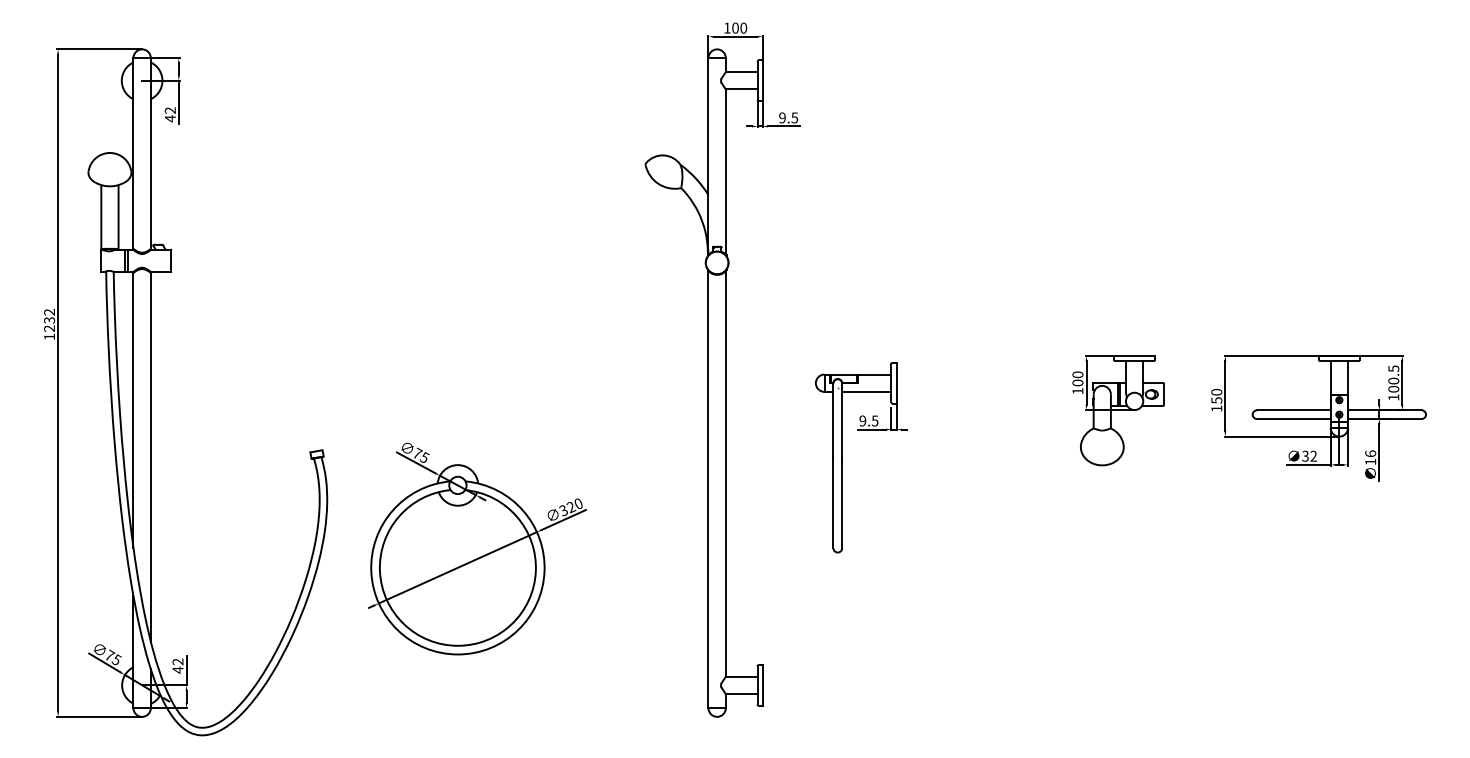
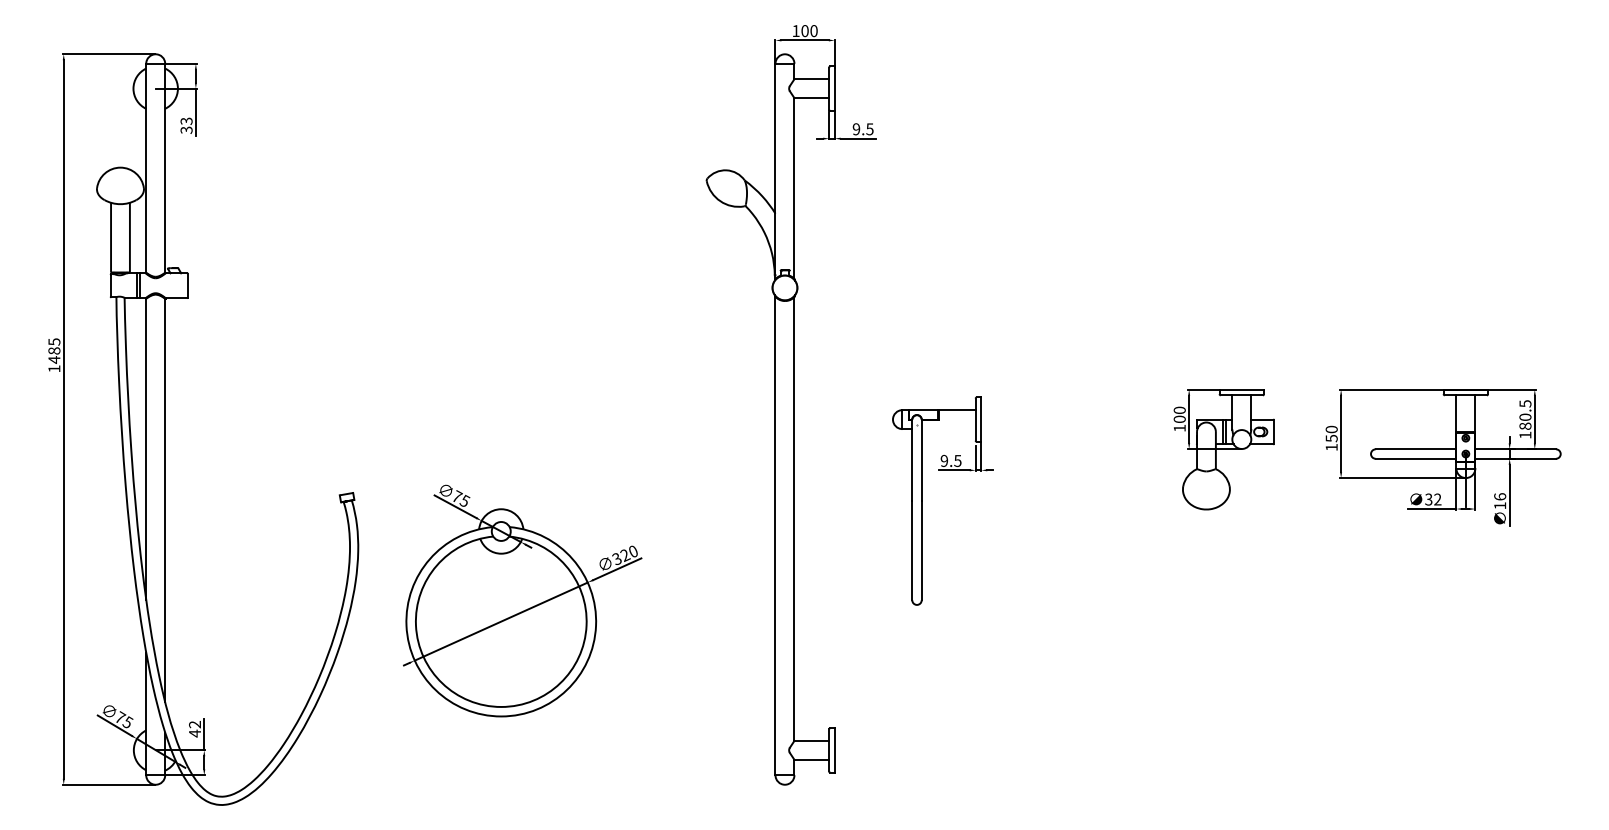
text: (170, 114) -> (186, 125), 42 -> 33
text: (49, 320) -> (54, 351), 1232 -> 1485
text: (1393, 388) -> (1525, 425), 100.5 -> 180.5
line: (866, 392) -> (948, 429), removed

